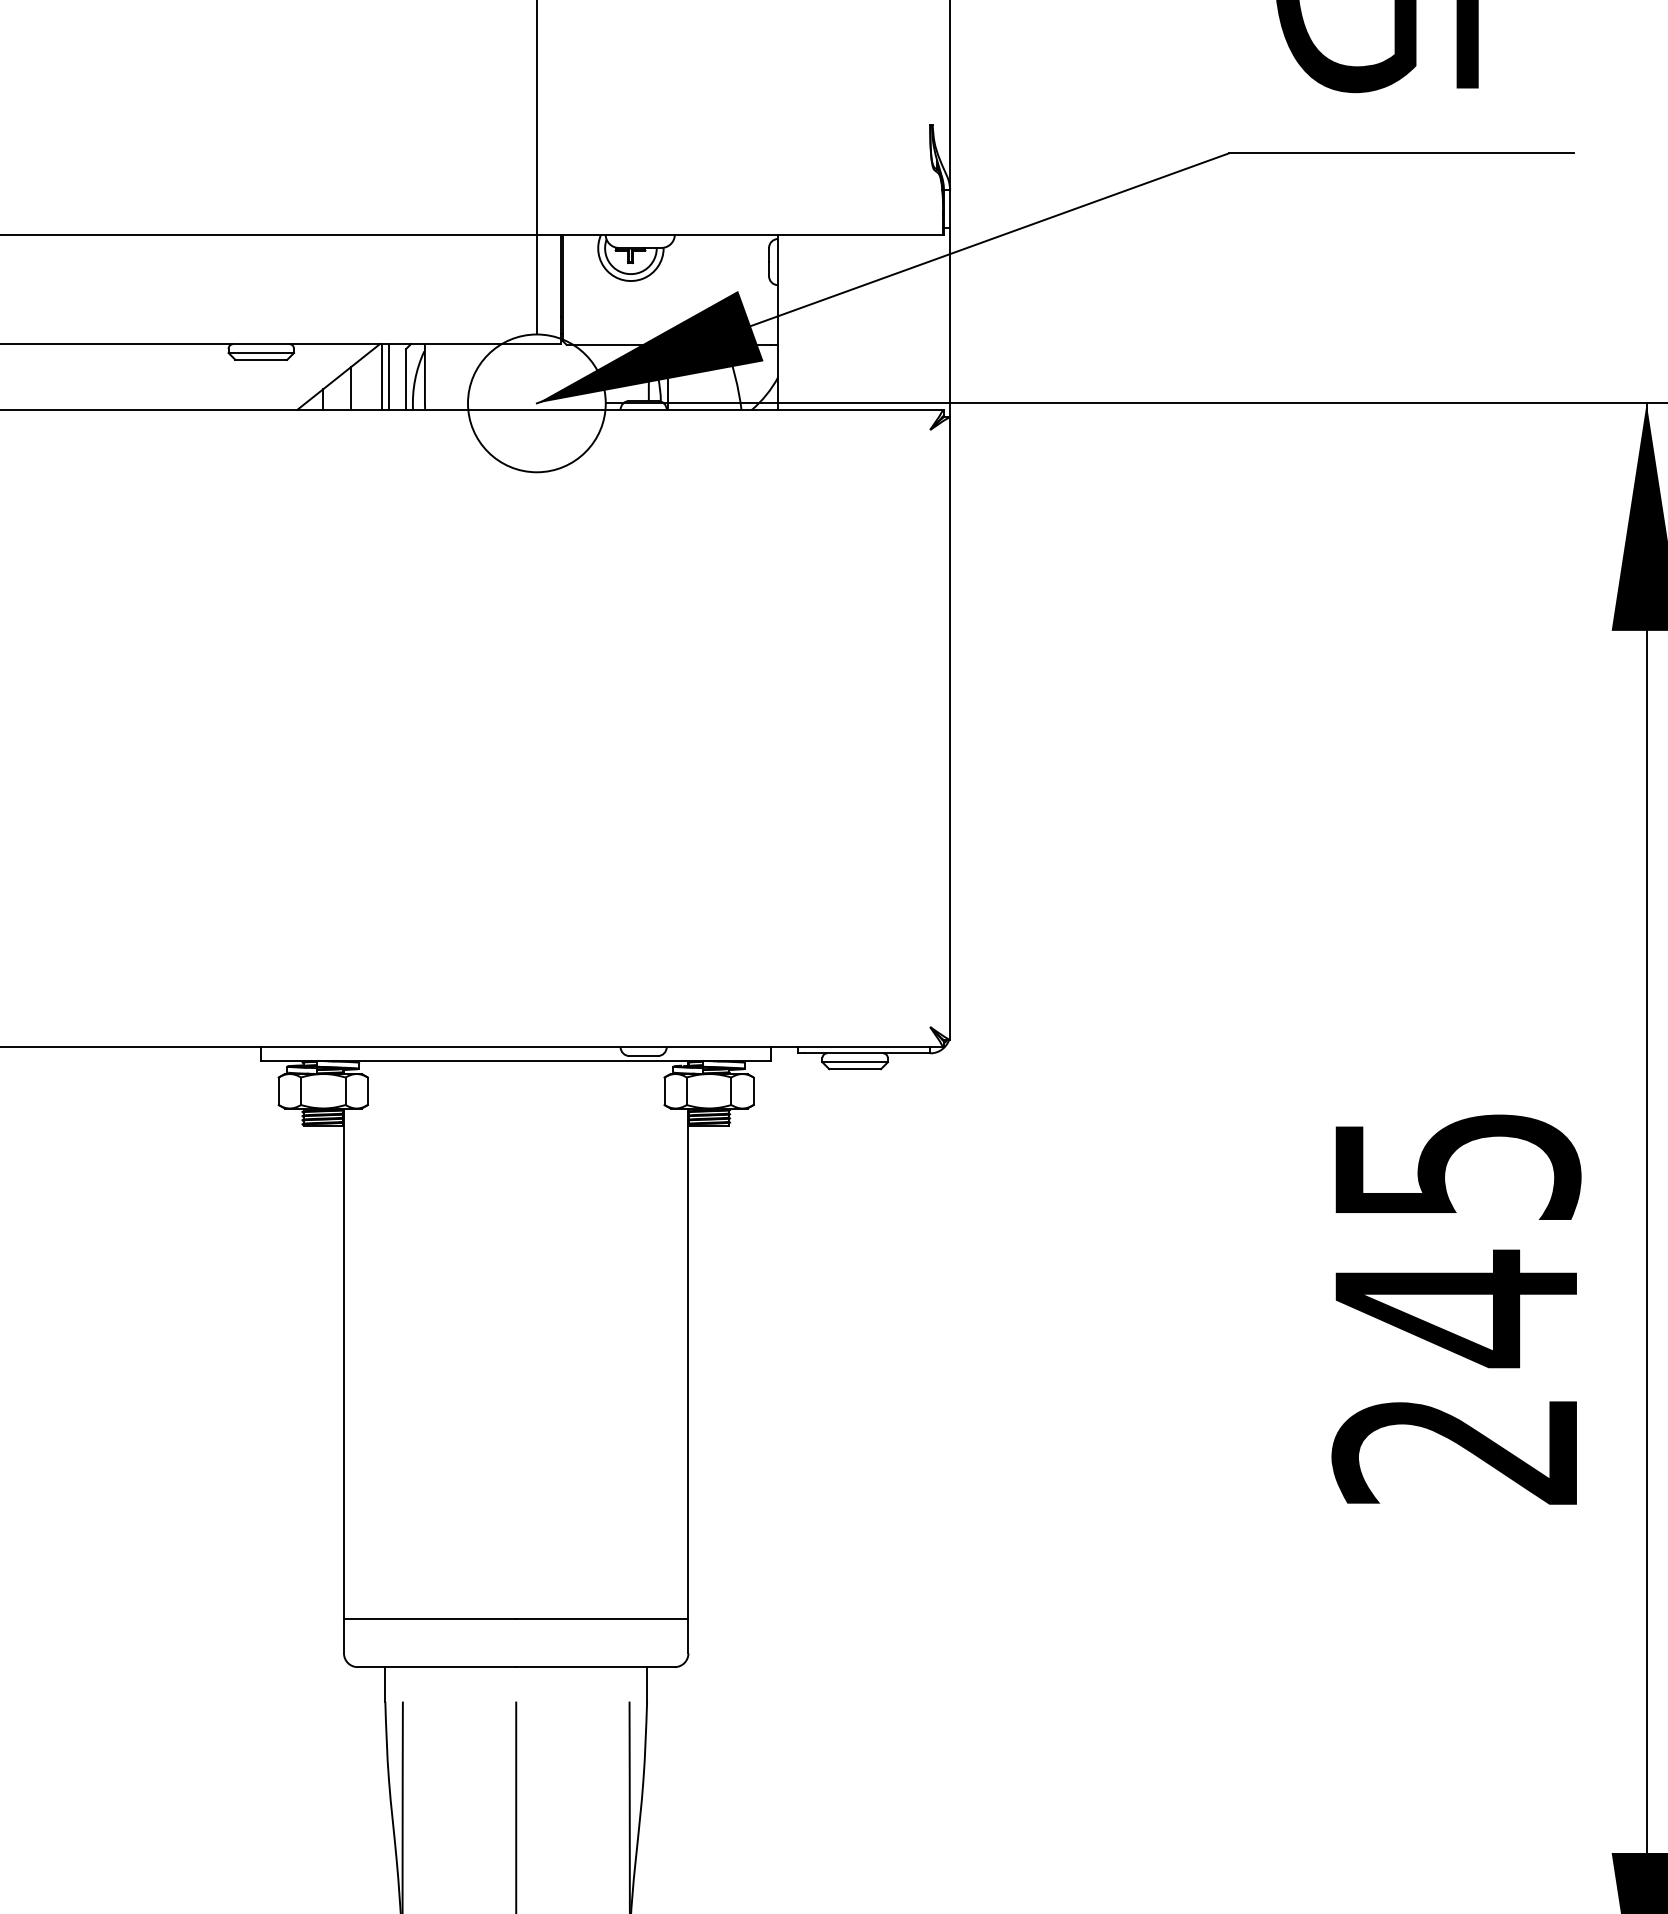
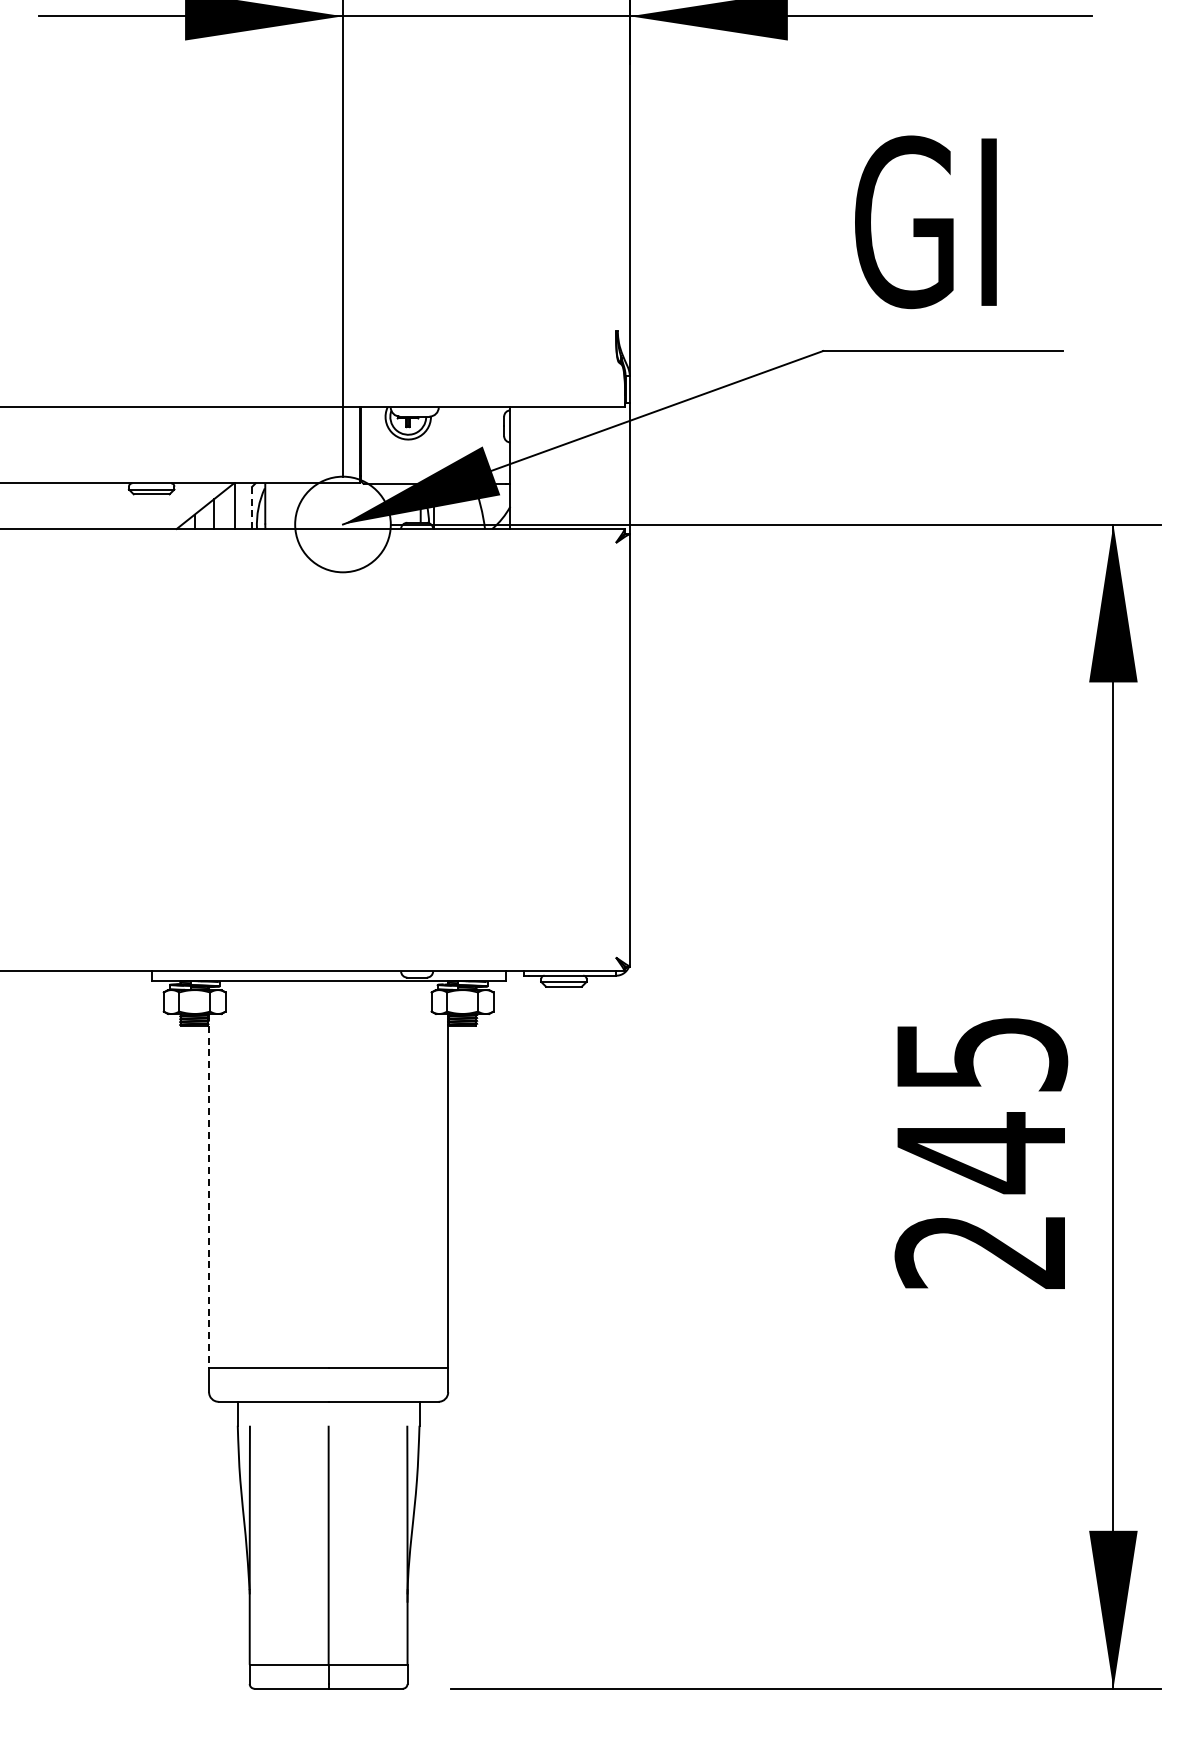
line: (389, 377) -> (240, 506), removed
line: (406, 380) -> (252, 508), solid -> dashed
line: (344, 1364) -> (209, 1191), solid -> dashed

